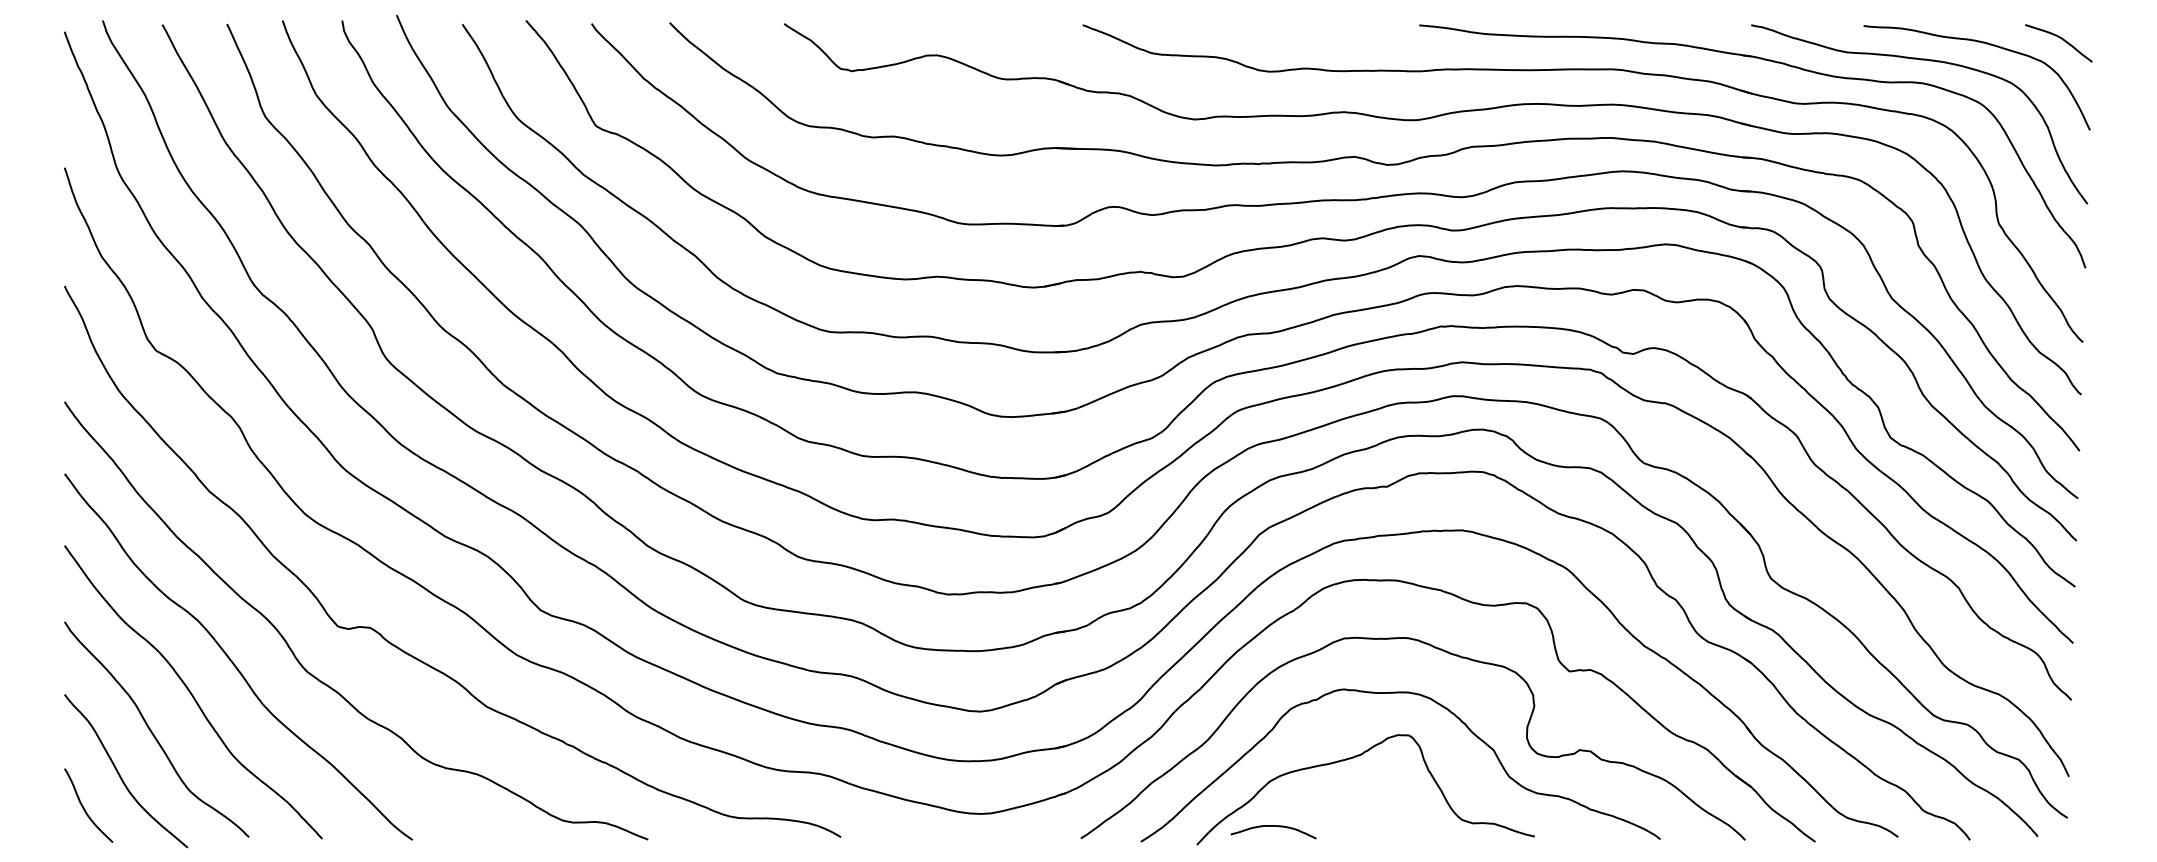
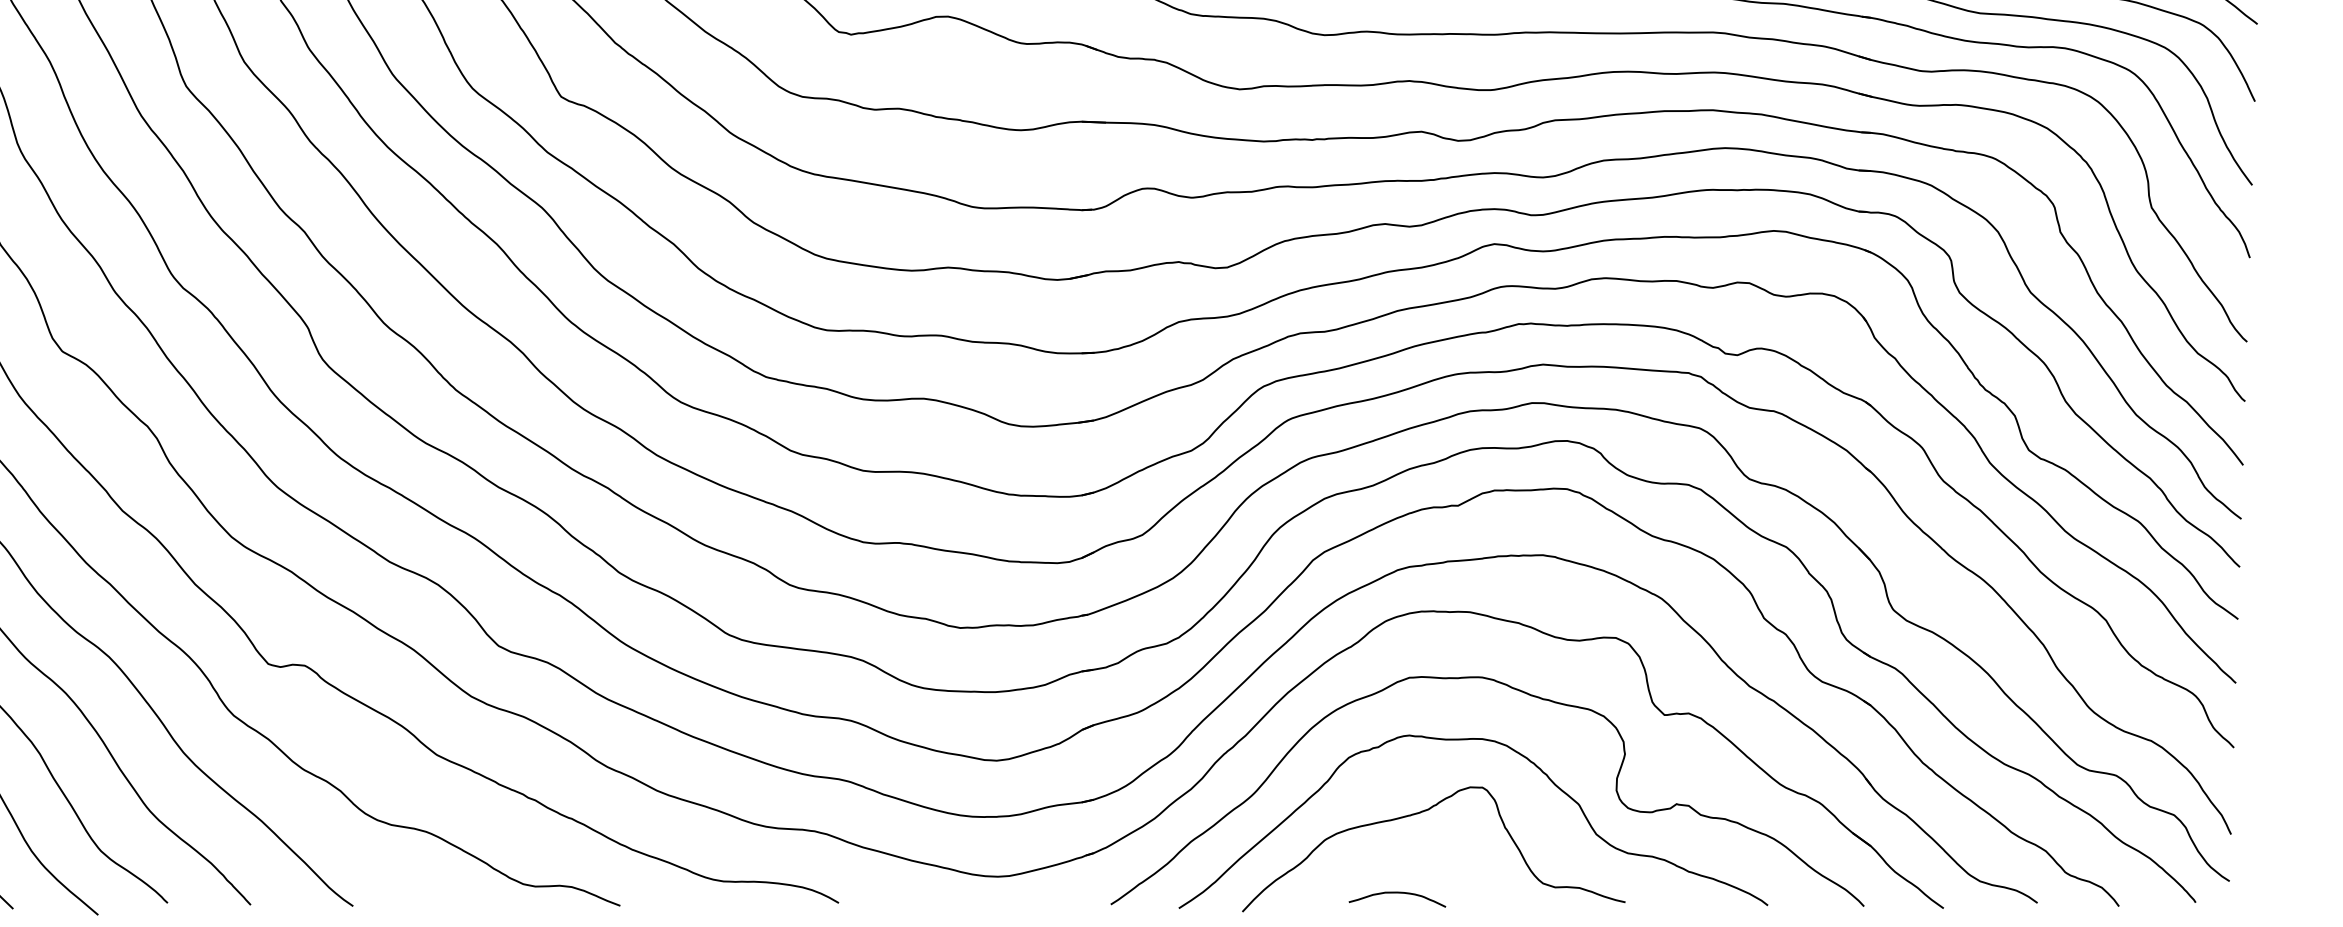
curve: (1273, 826) -> (1397, 893), moved

